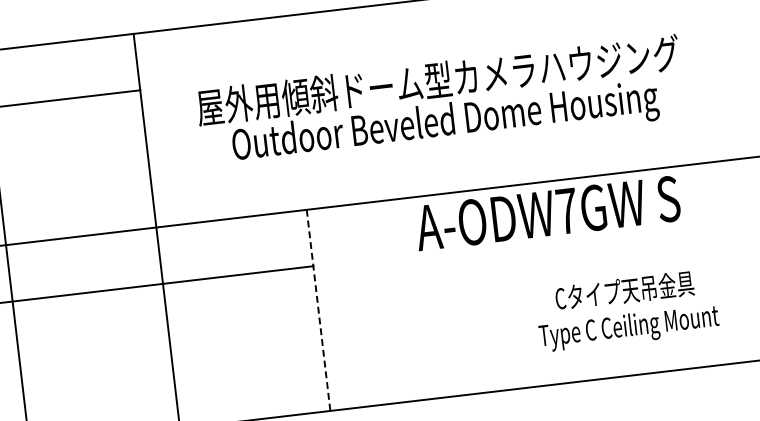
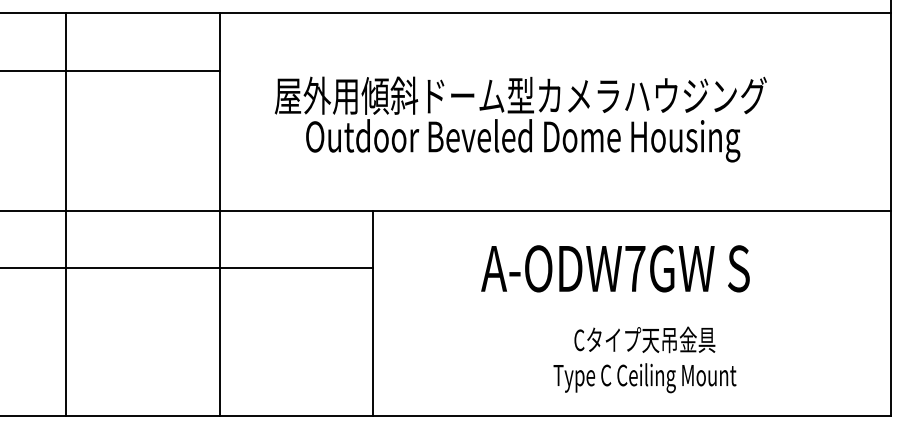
text: (547, 213) -> (615, 268), moved
line: (318, 310) -> (373, 313), dashed -> solid
text: (626, 310) -> (644, 359), moved

